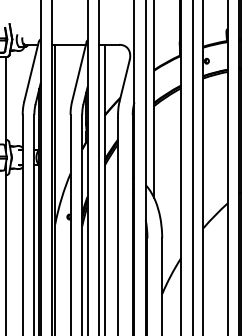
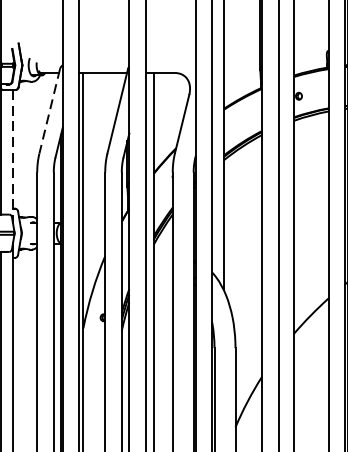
line: (31, 71) -> (49, 110), solid -> dashed
line: (5, 104) -> (12, 157), solid -> dashed

